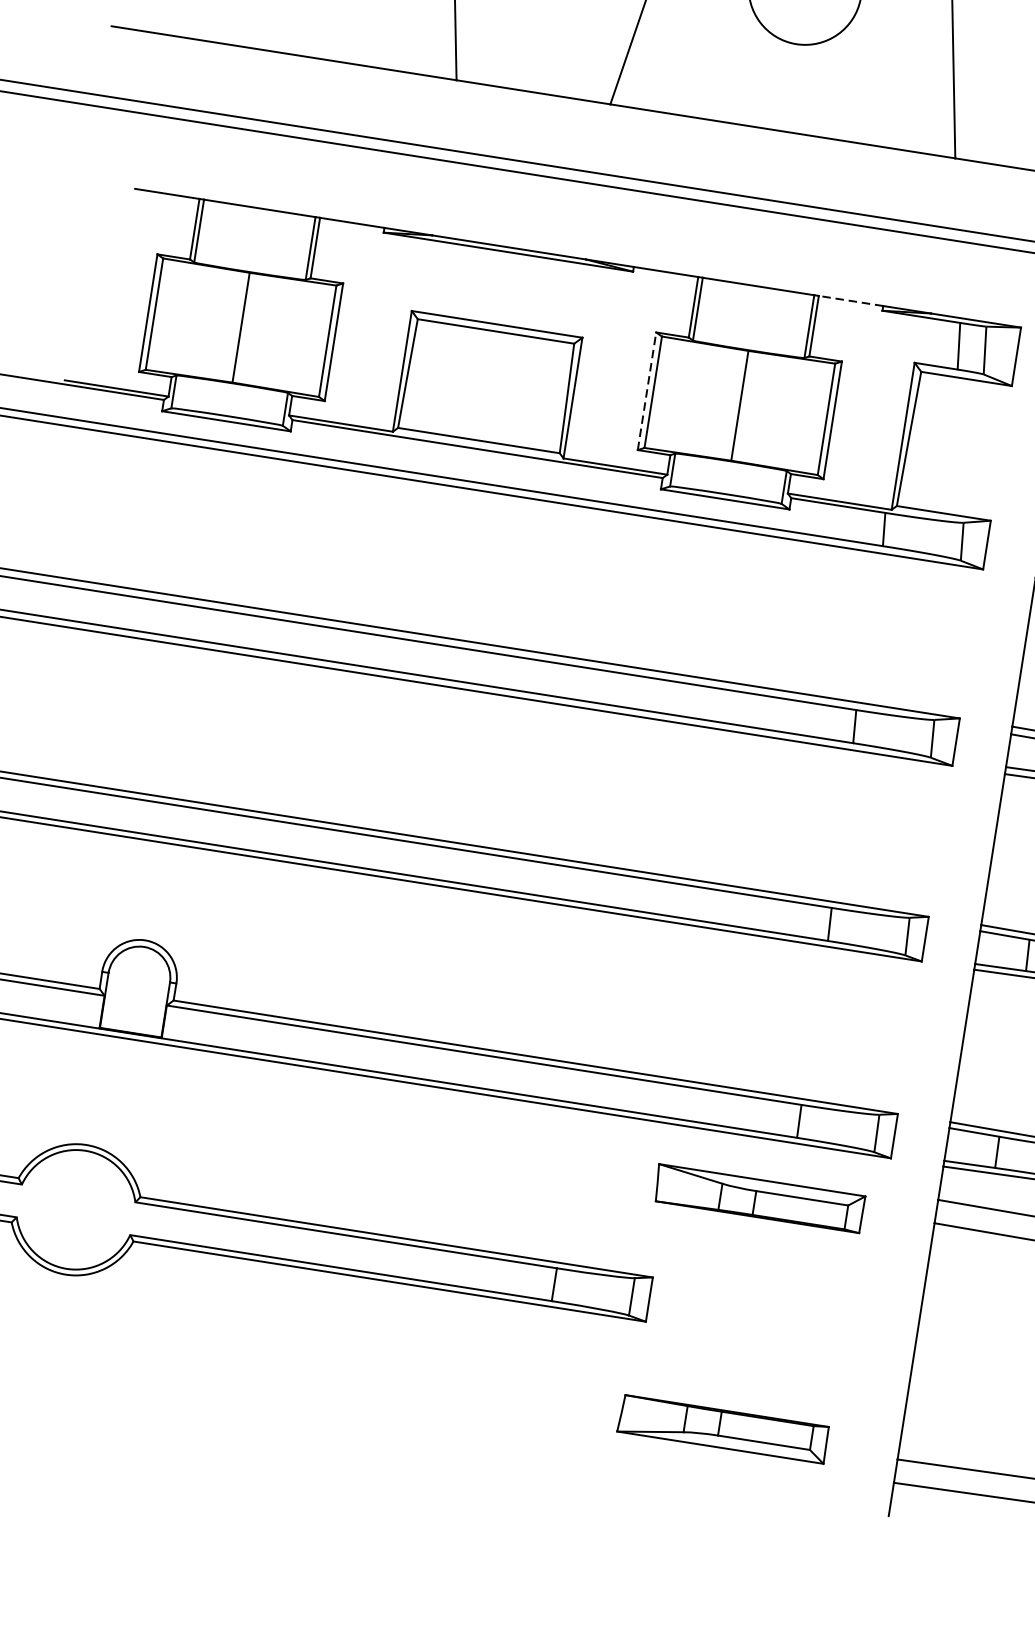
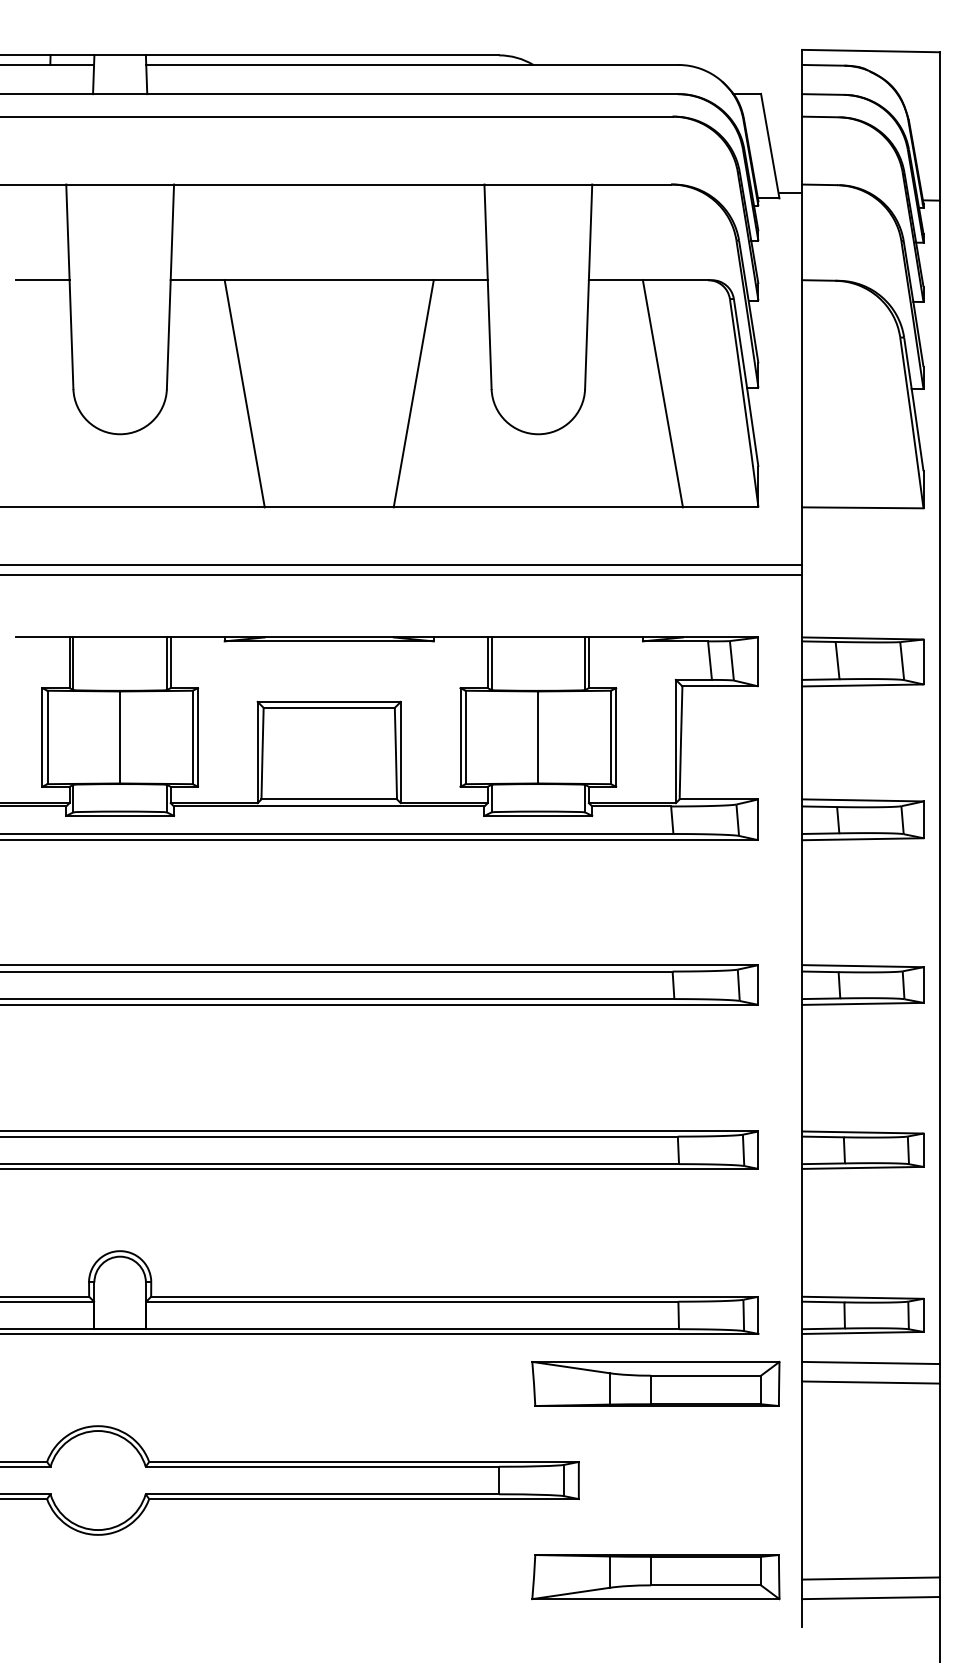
line: (850, 300) -> (615, 637), dashed -> solid
line: (647, 390) -> (460, 736), dashed -> solid
part: (758, 1198) -> (655, 1383), size x1.43
part: (722, 1429) -> (655, 1577), size x1.43

